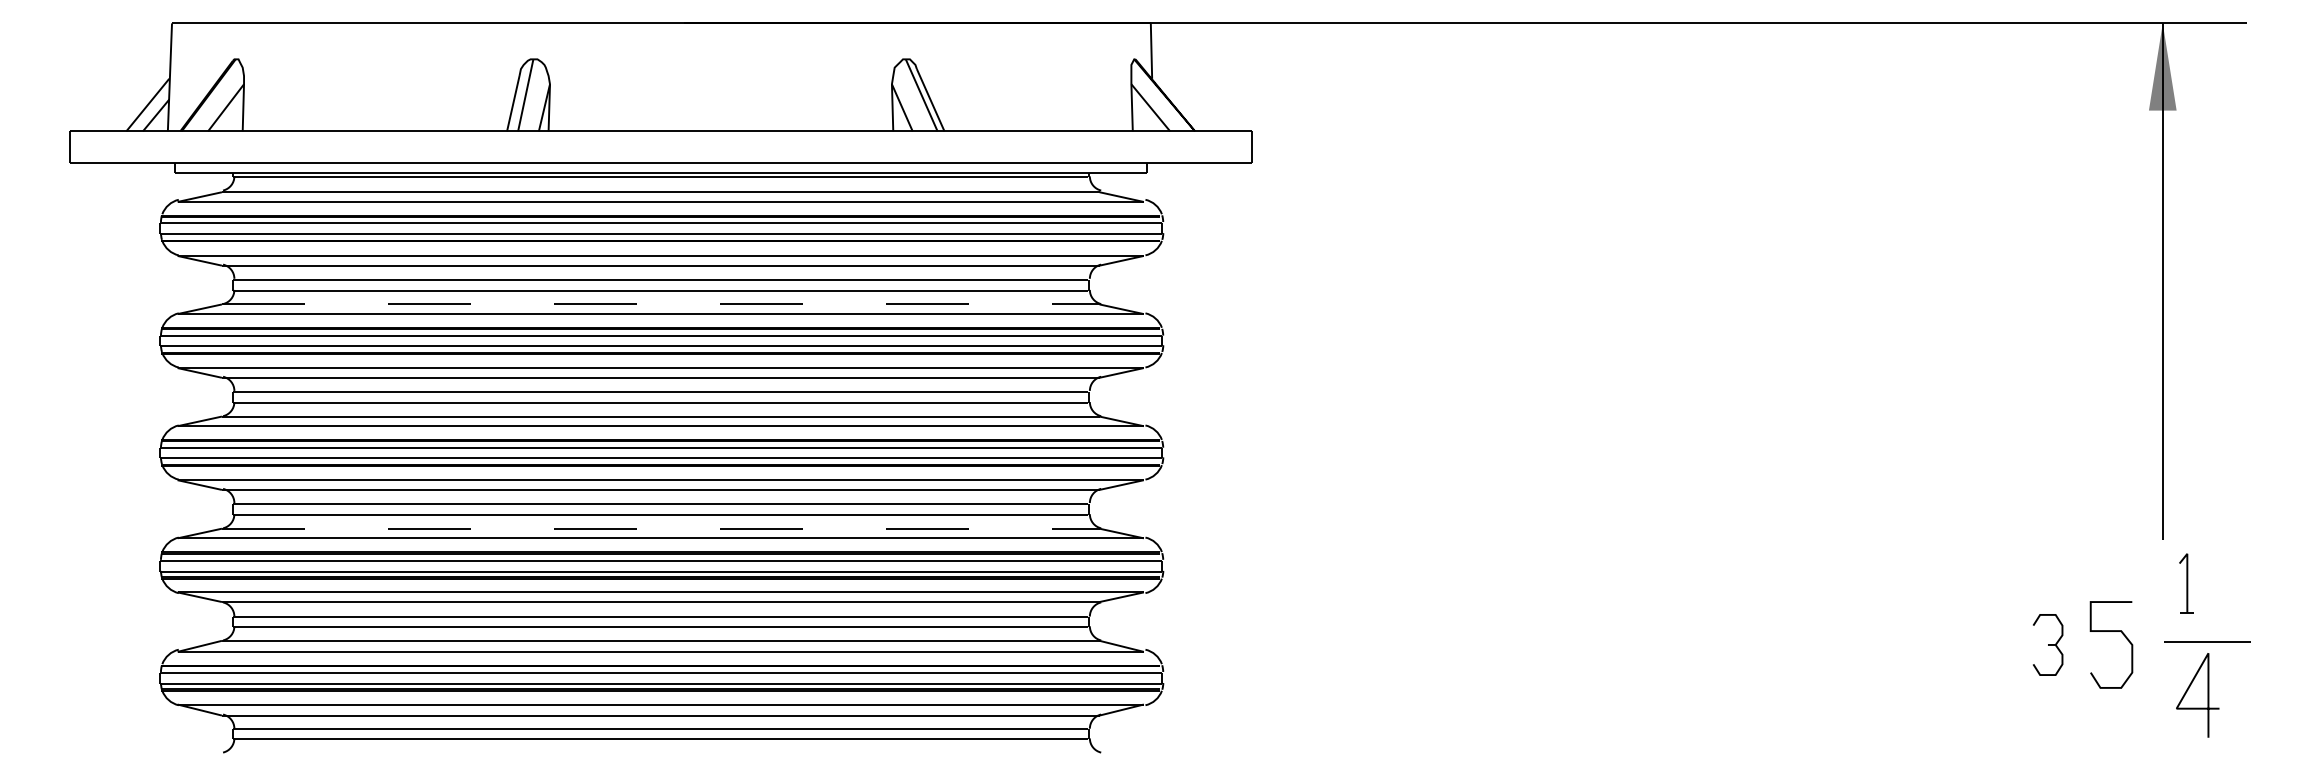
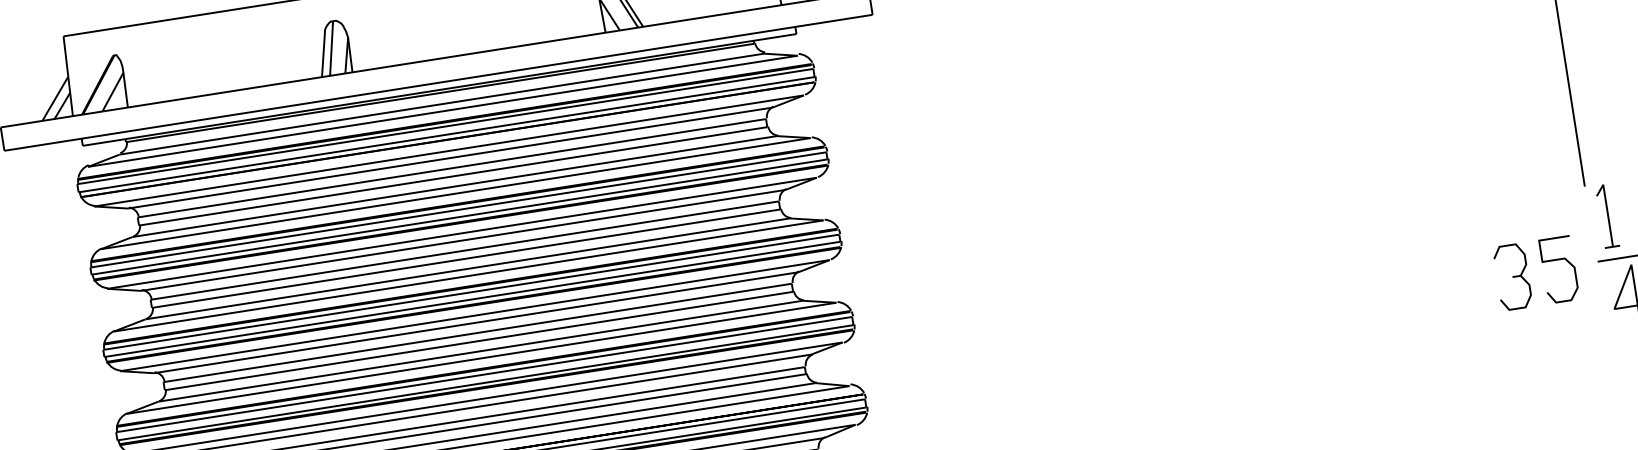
line: (660, 304) -> (454, 186), dashed -> solid
line: (660, 528) -> (480, 351), dashed -> solid
part: (2186, 583) -> (1607, 216), size x1.43
part: (2047, 644) -> (1512, 276), size x1.43

